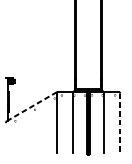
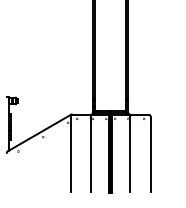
line: (31, 107) -> (38, 133), dashed -> solid
line: (120, 123) -> (150, 154), dashed -> solid

